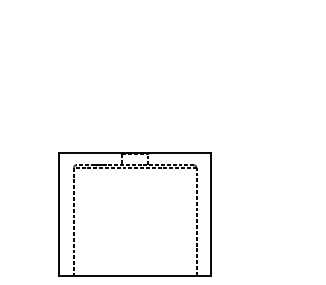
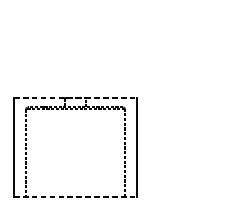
line: (135, 153) -> (75, 97), solid -> dashed
line: (135, 275) -> (75, 196), solid -> dashed

